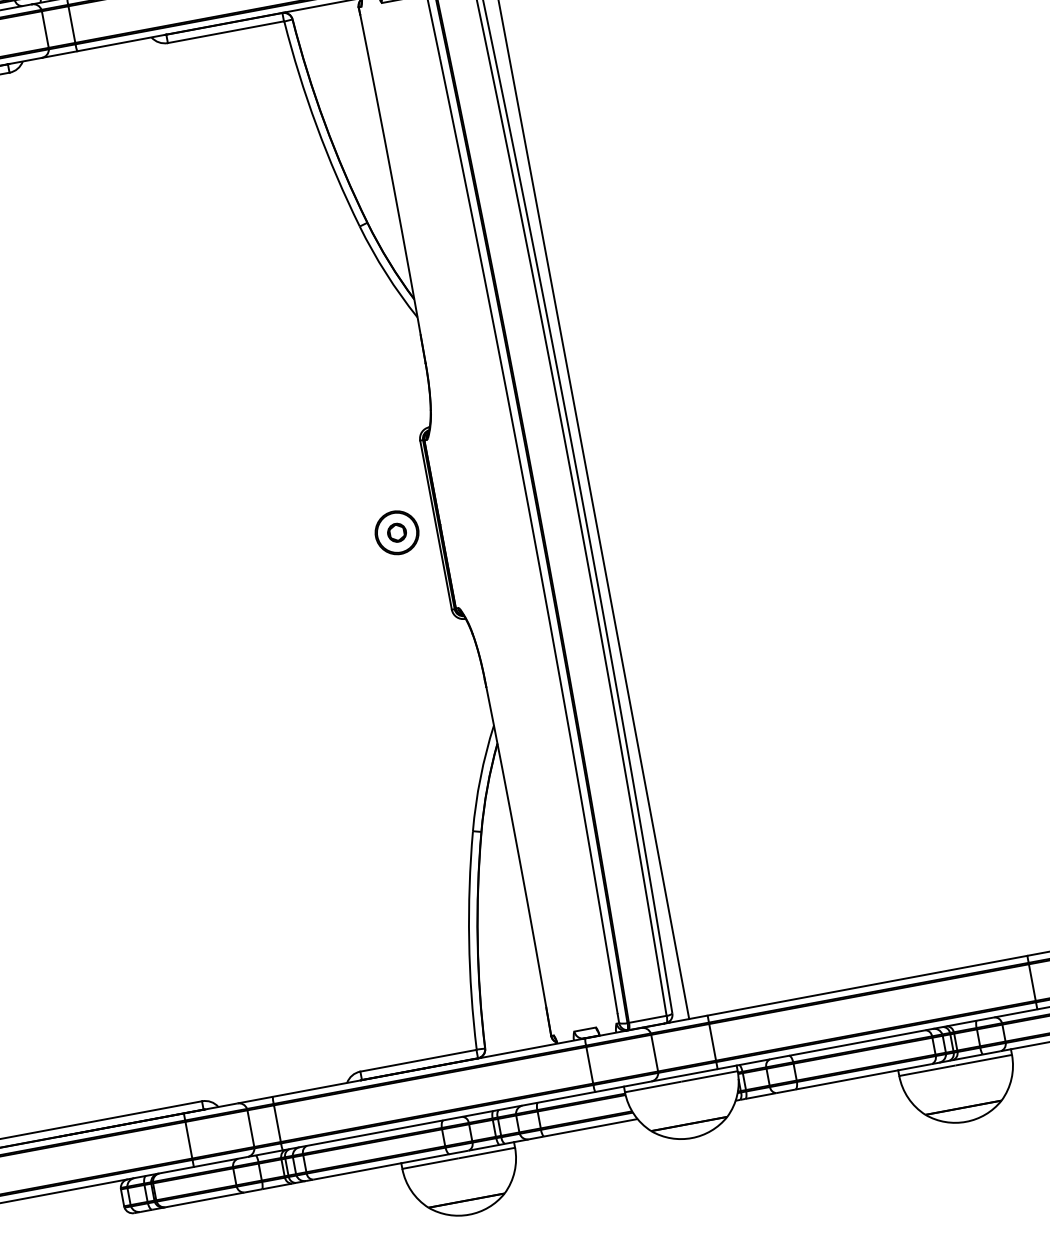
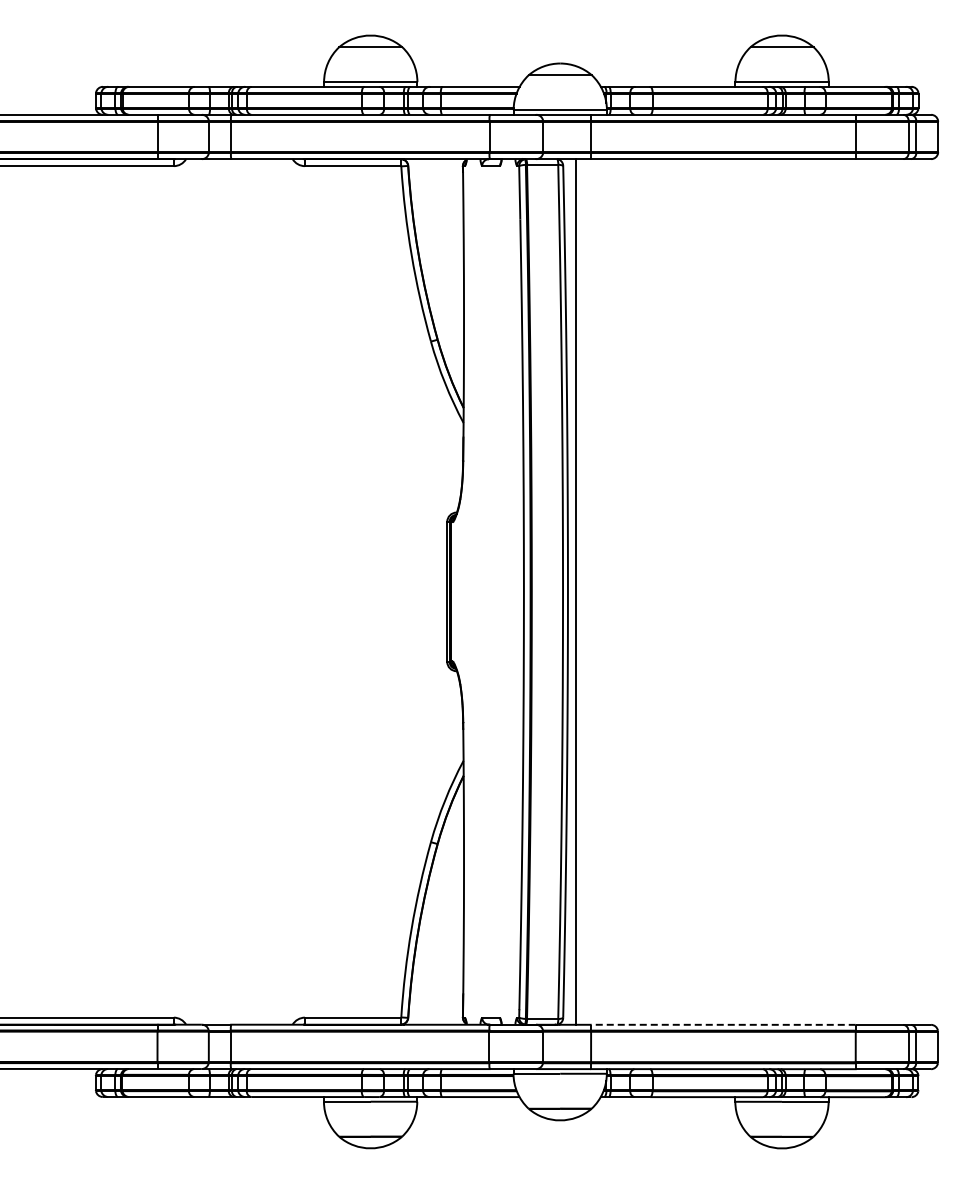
part: (396, 532) -> (414, 591), removed
line: (866, 985) -> (722, 1024), solid -> dashed

